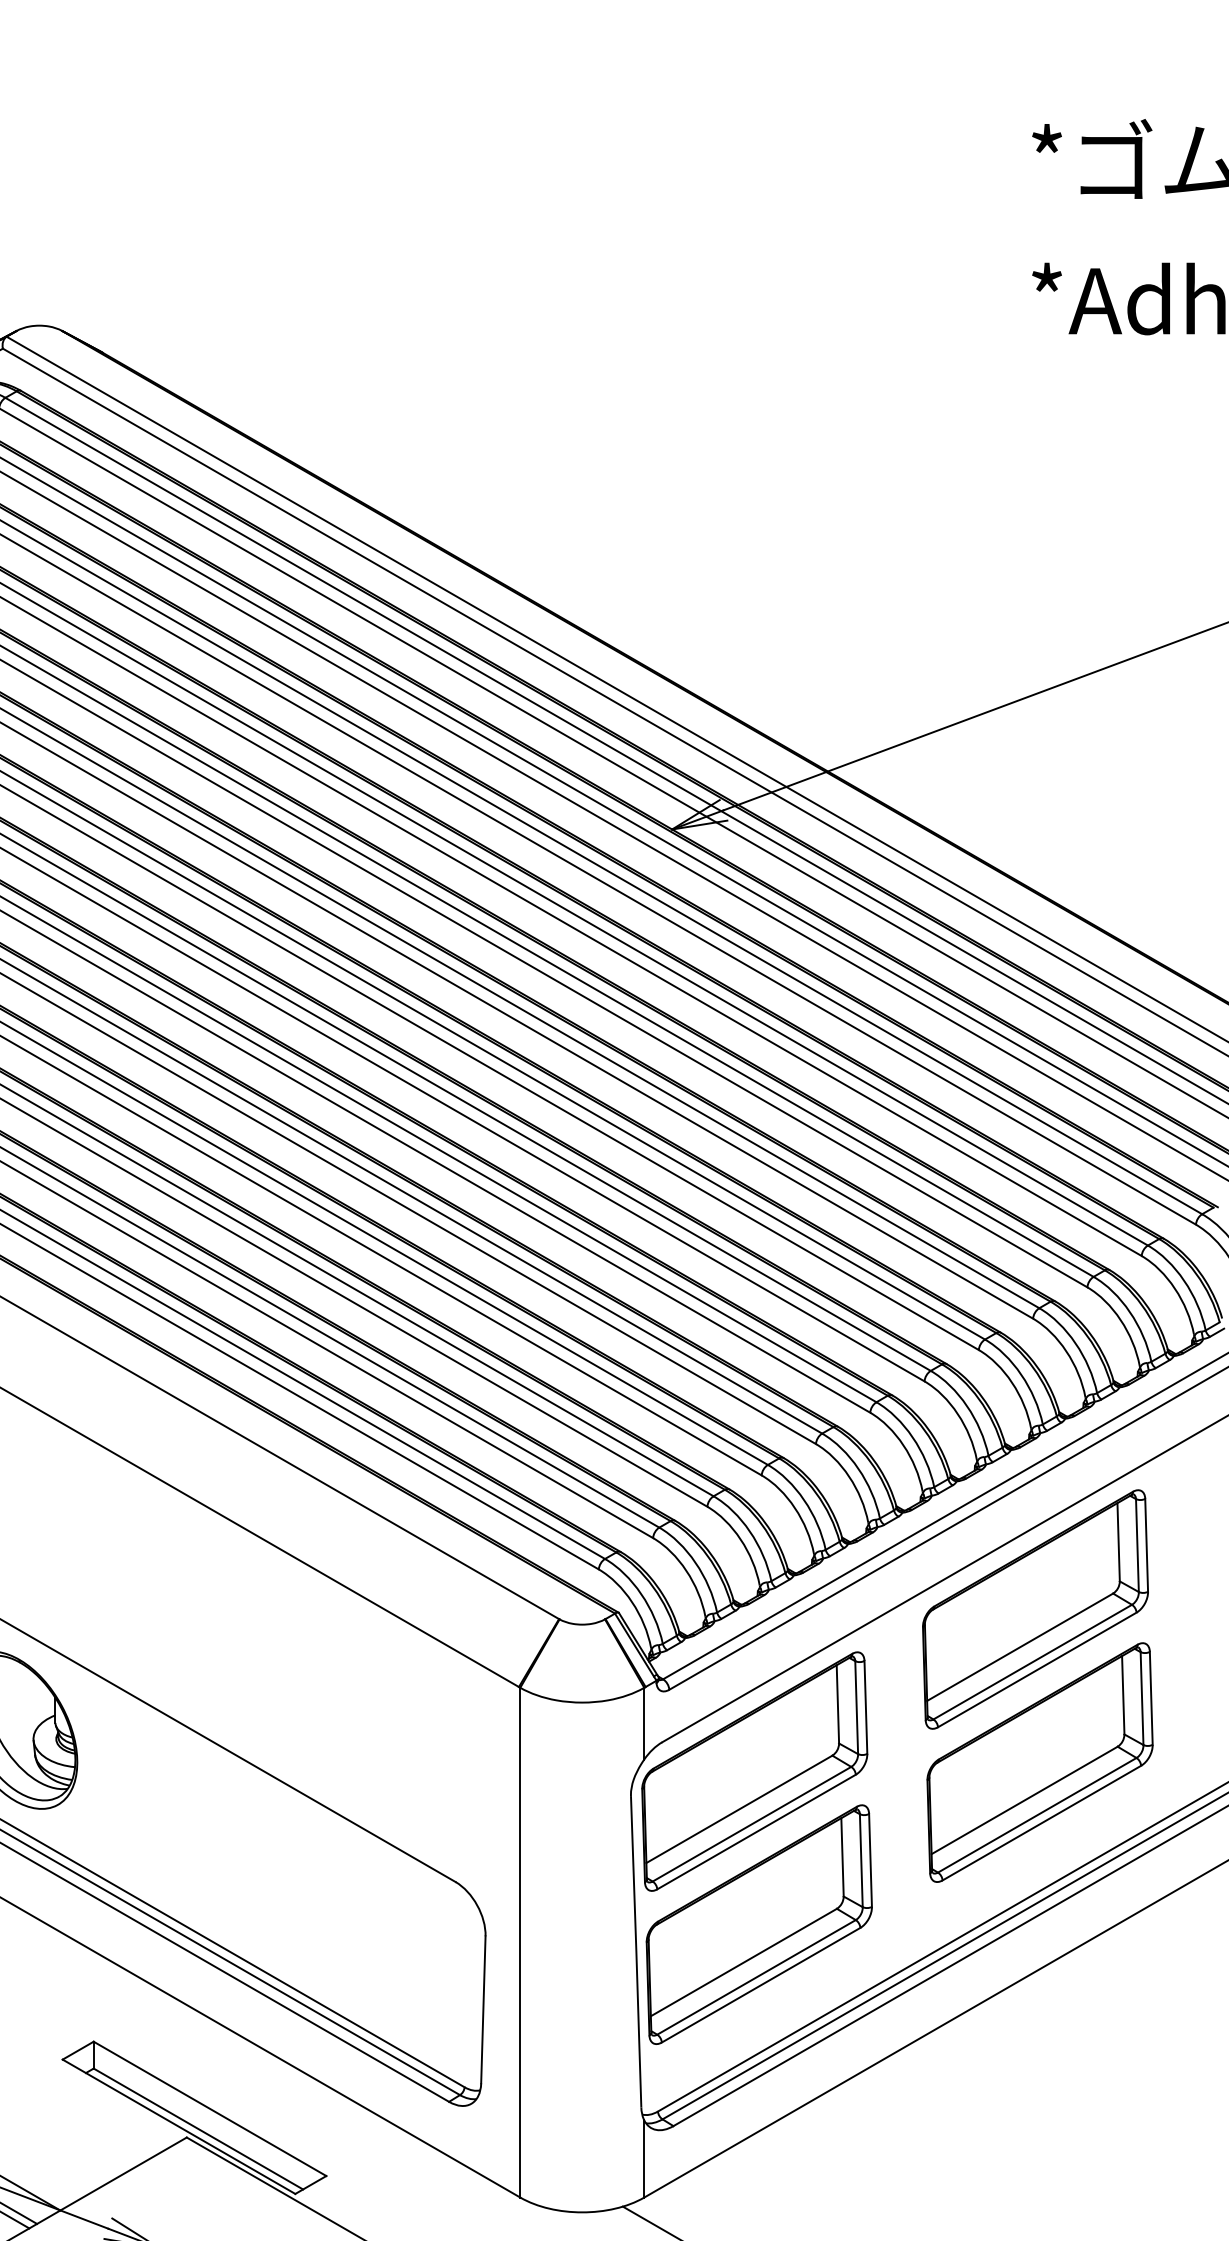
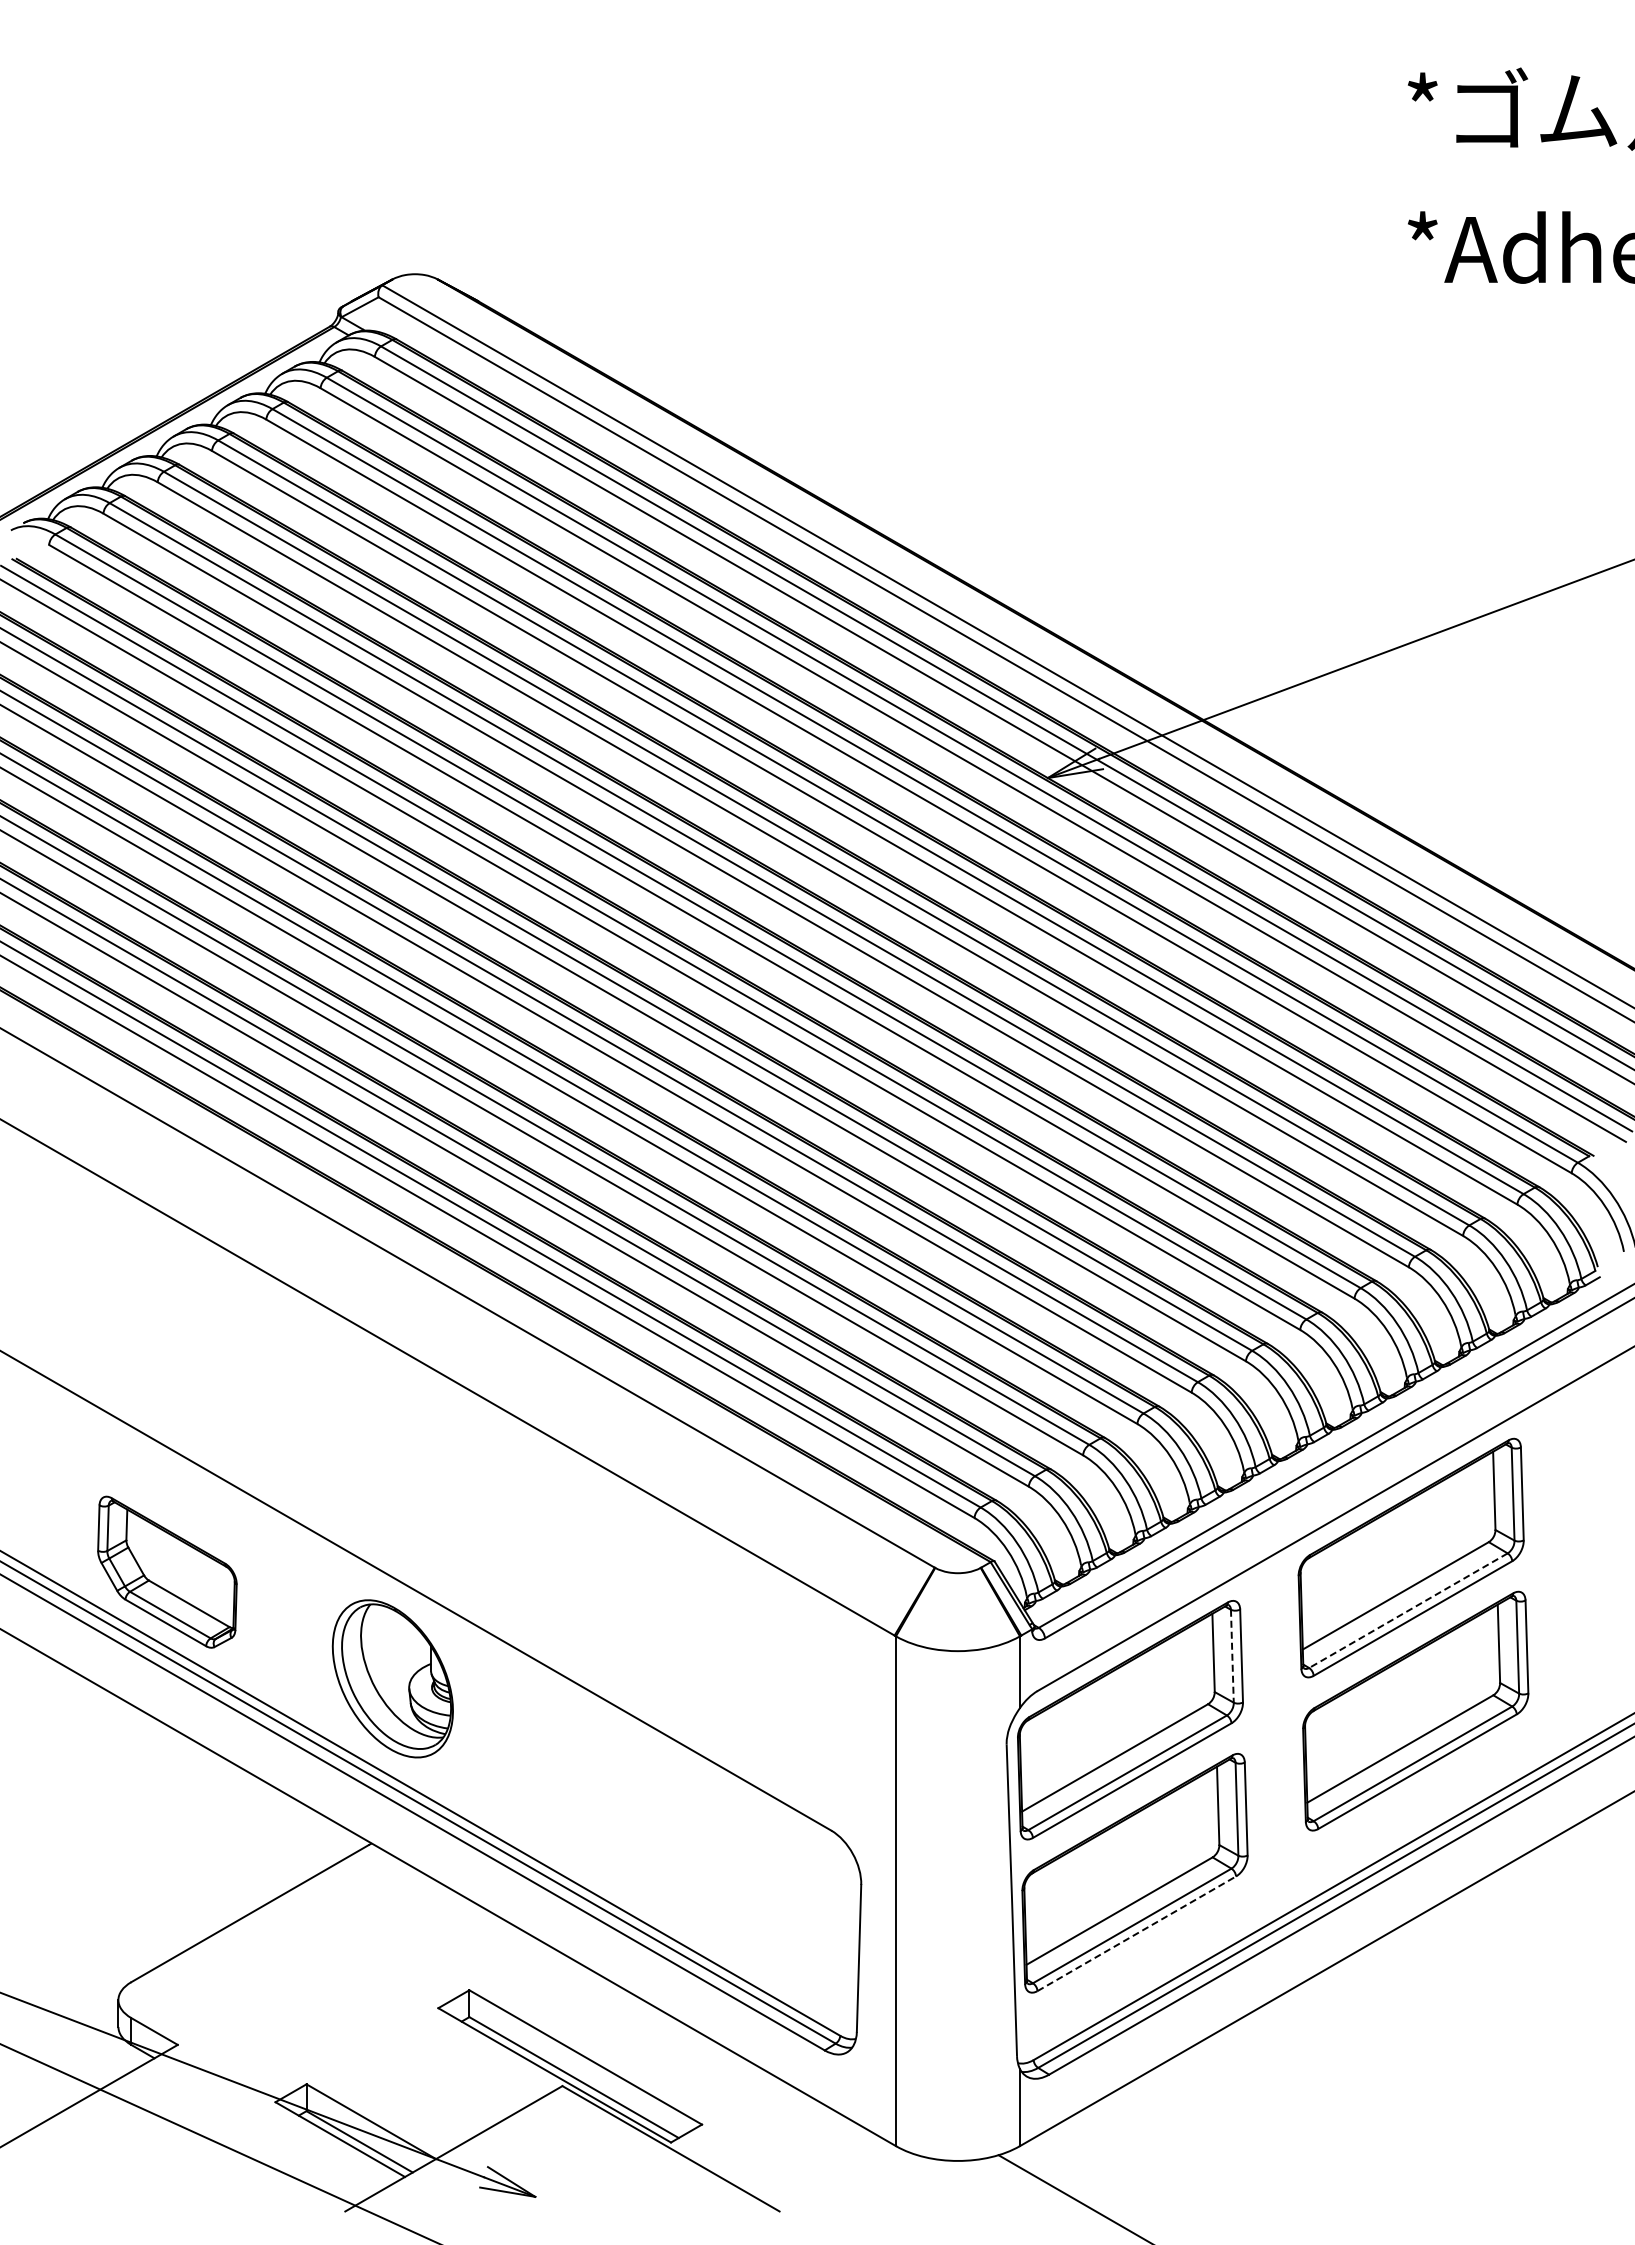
line: (1032, 1661) -> (1408, 1610), solid -> dashed
line: (856, 1707) -> (1232, 1656), solid -> dashed
line: (760, 1984) -> (1136, 1933), solid -> dashed

